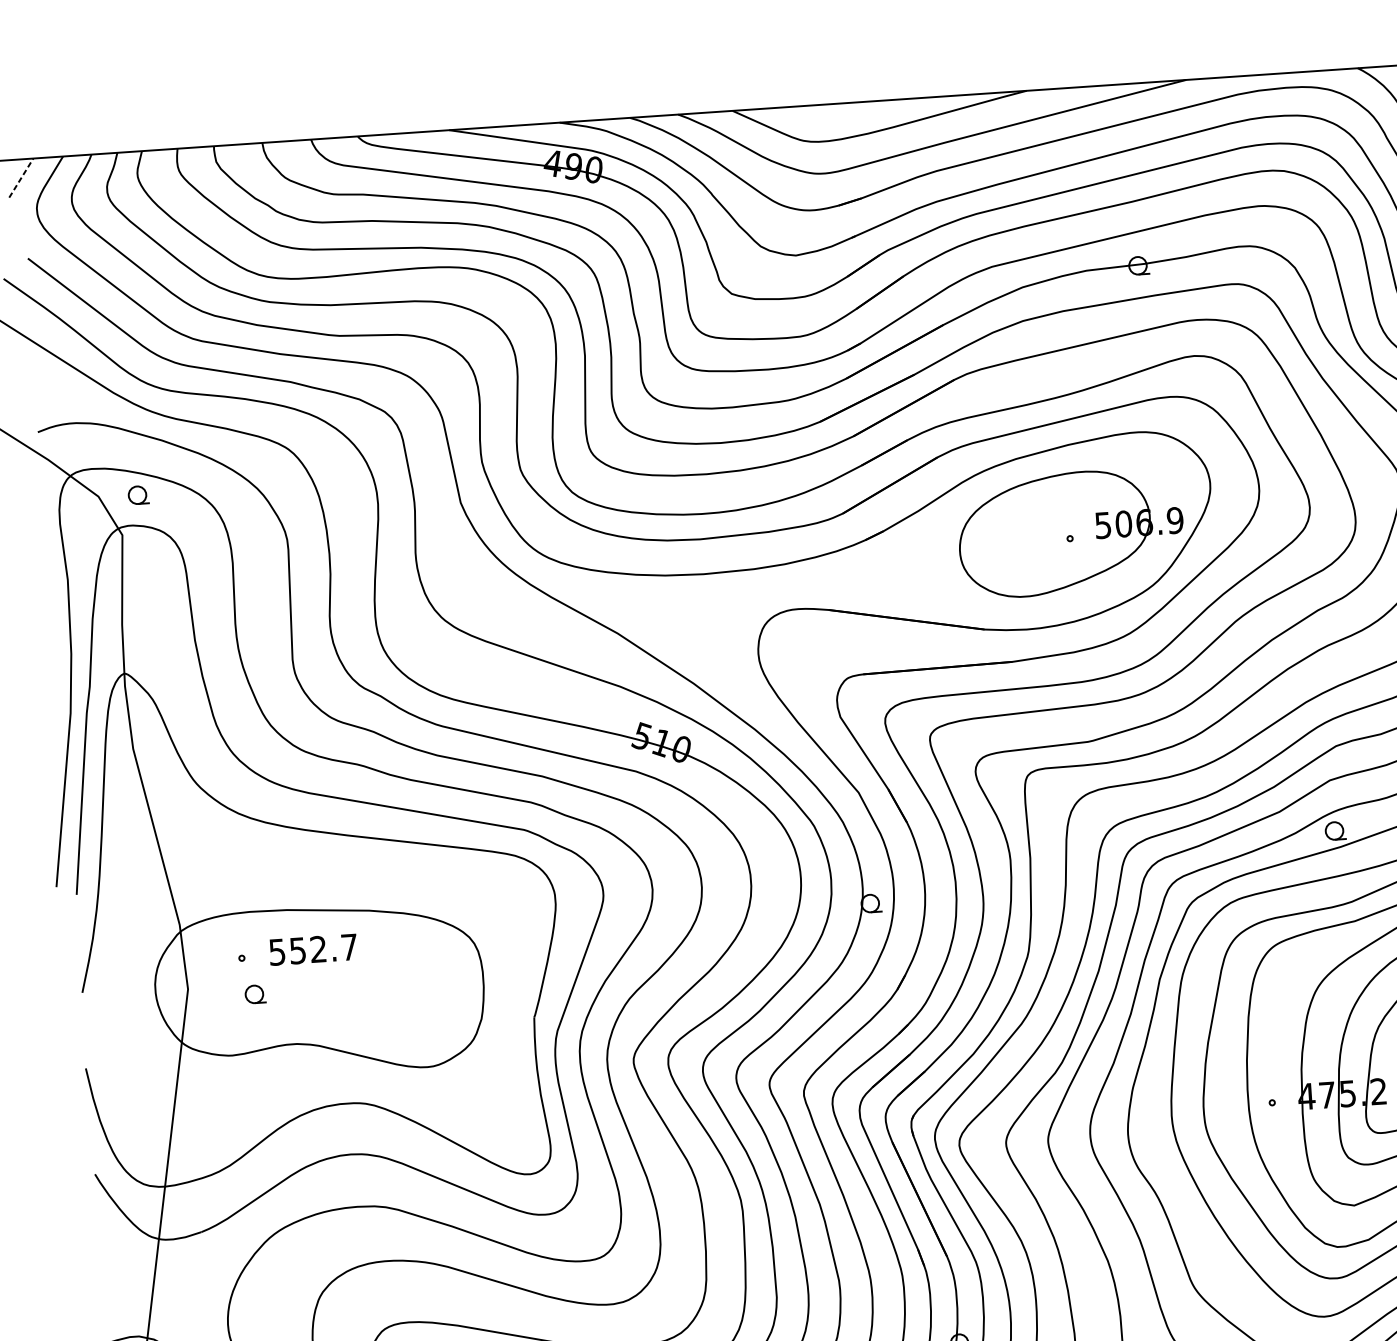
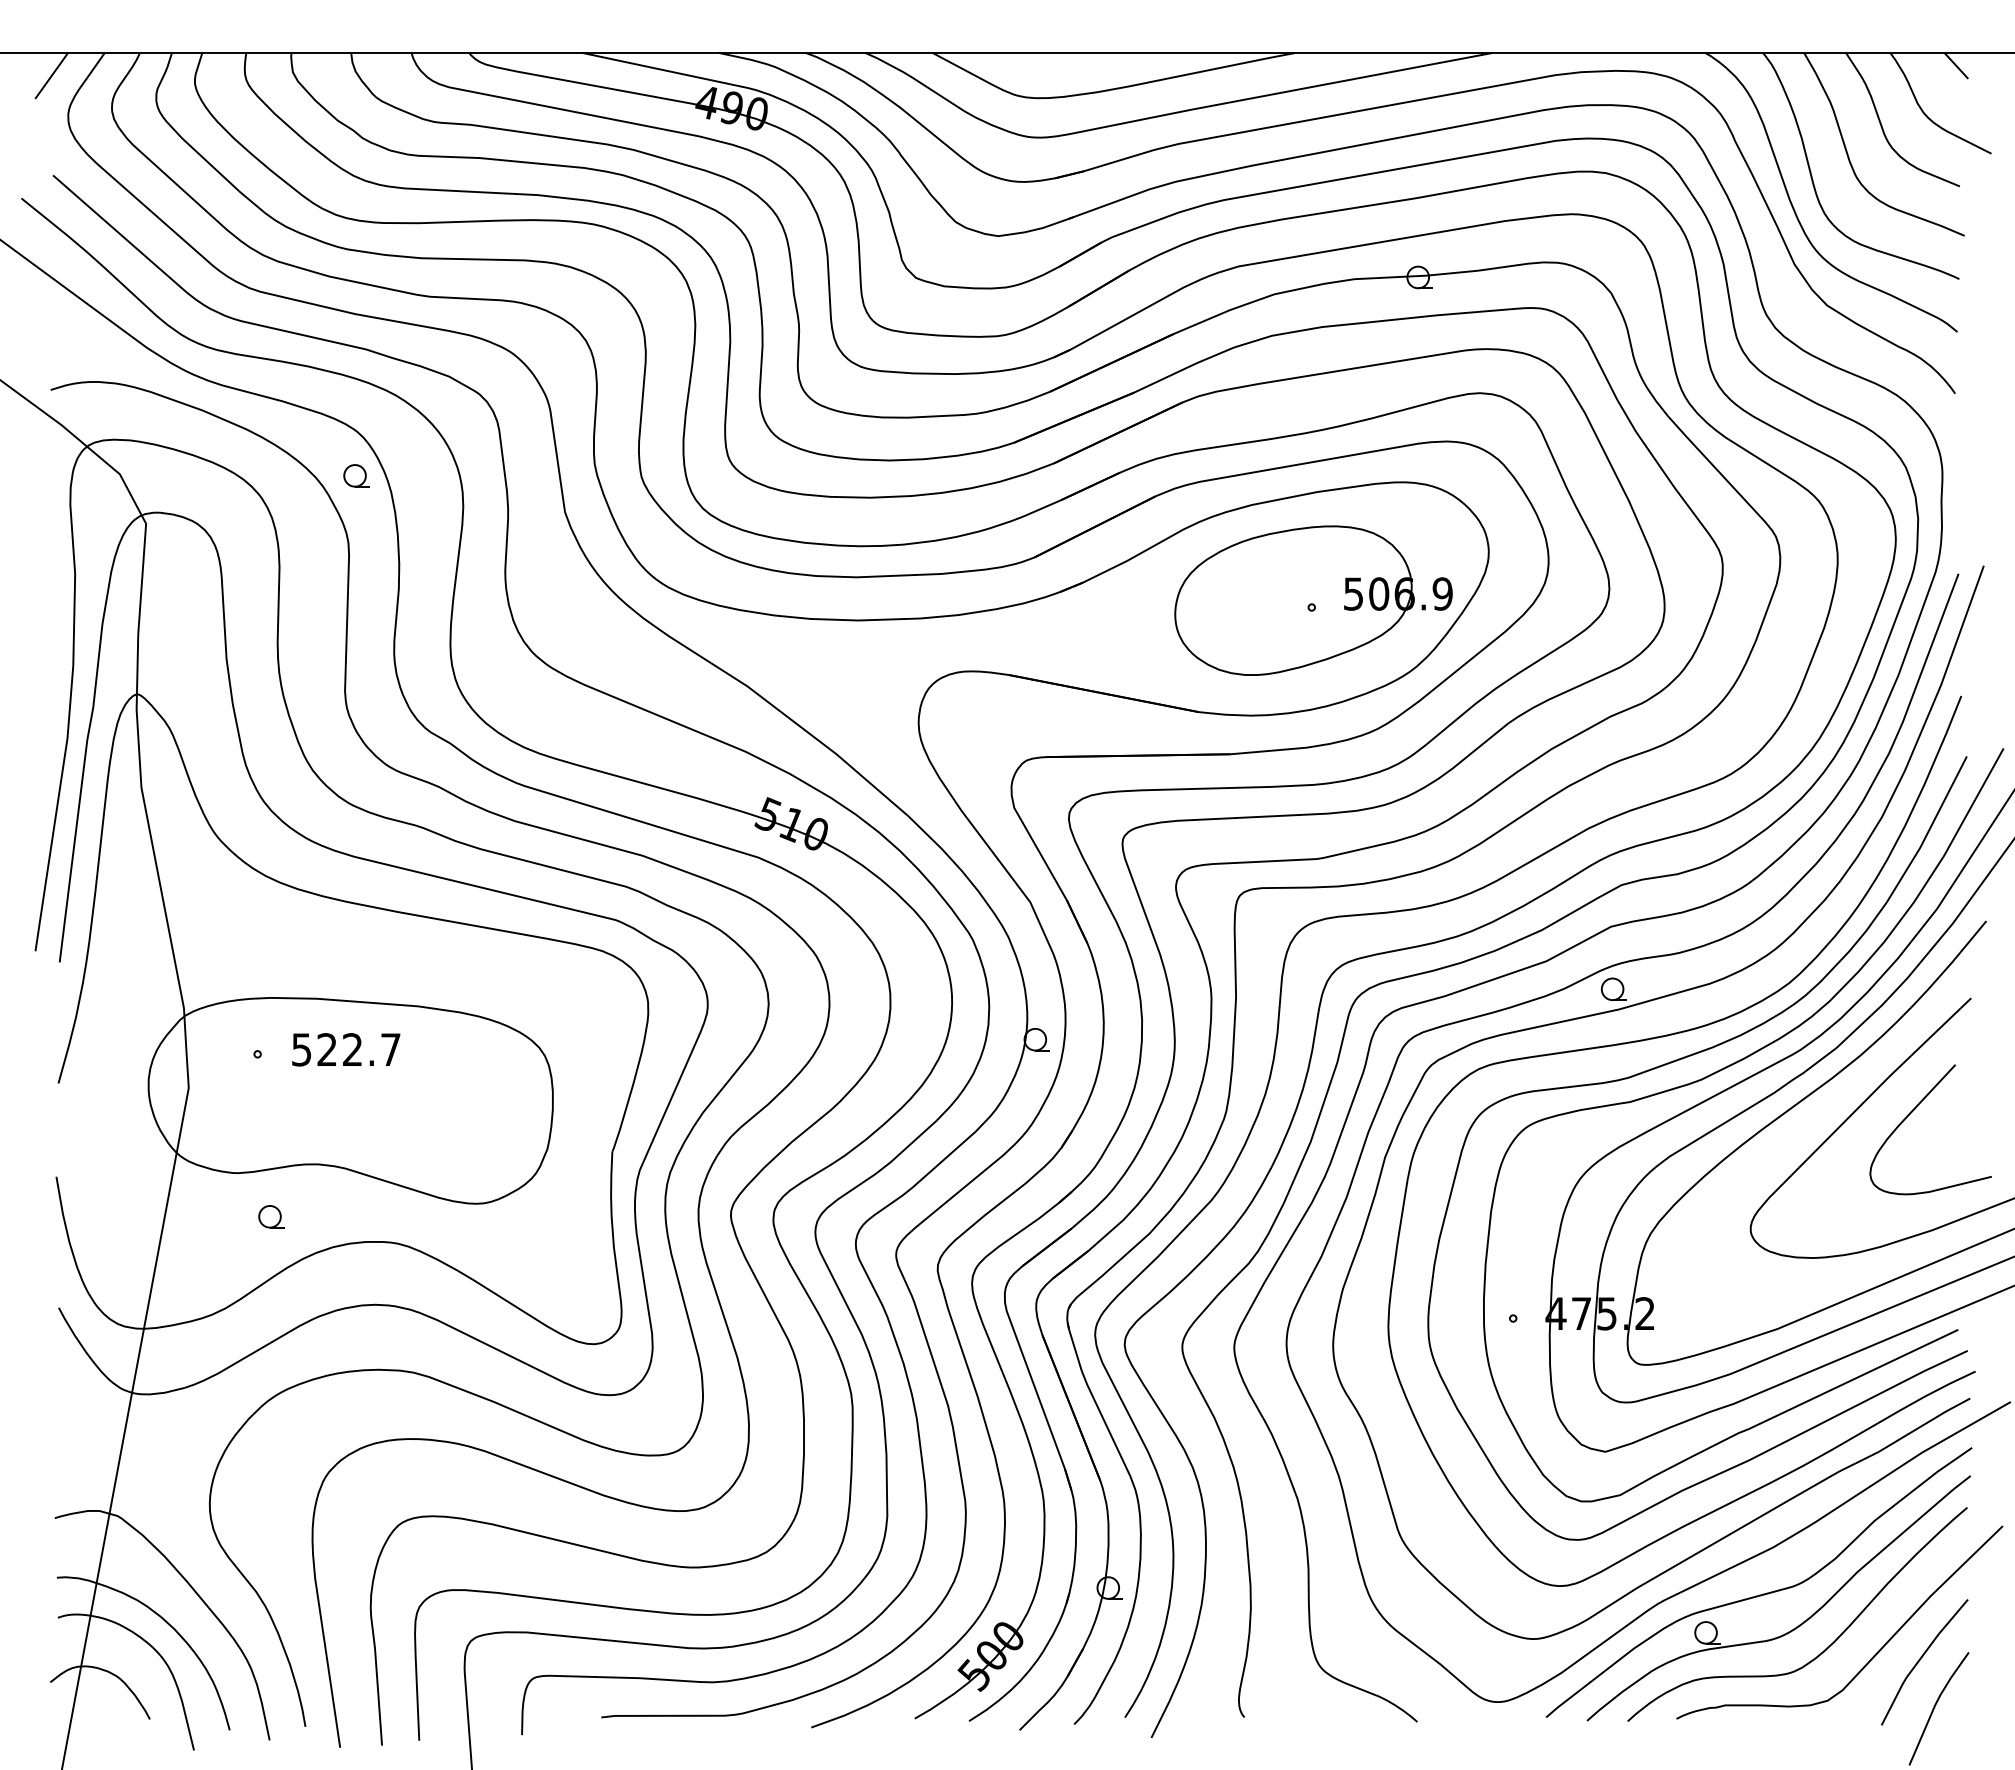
line: (21, 177) -> (51, 75), dashed -> solid
part: (138, 494) -> (356, 475), moved
text: (297, 950) -> (326, 1049), 552.7 -> 522.7
part: (255, 994) -> (271, 1216), moved

